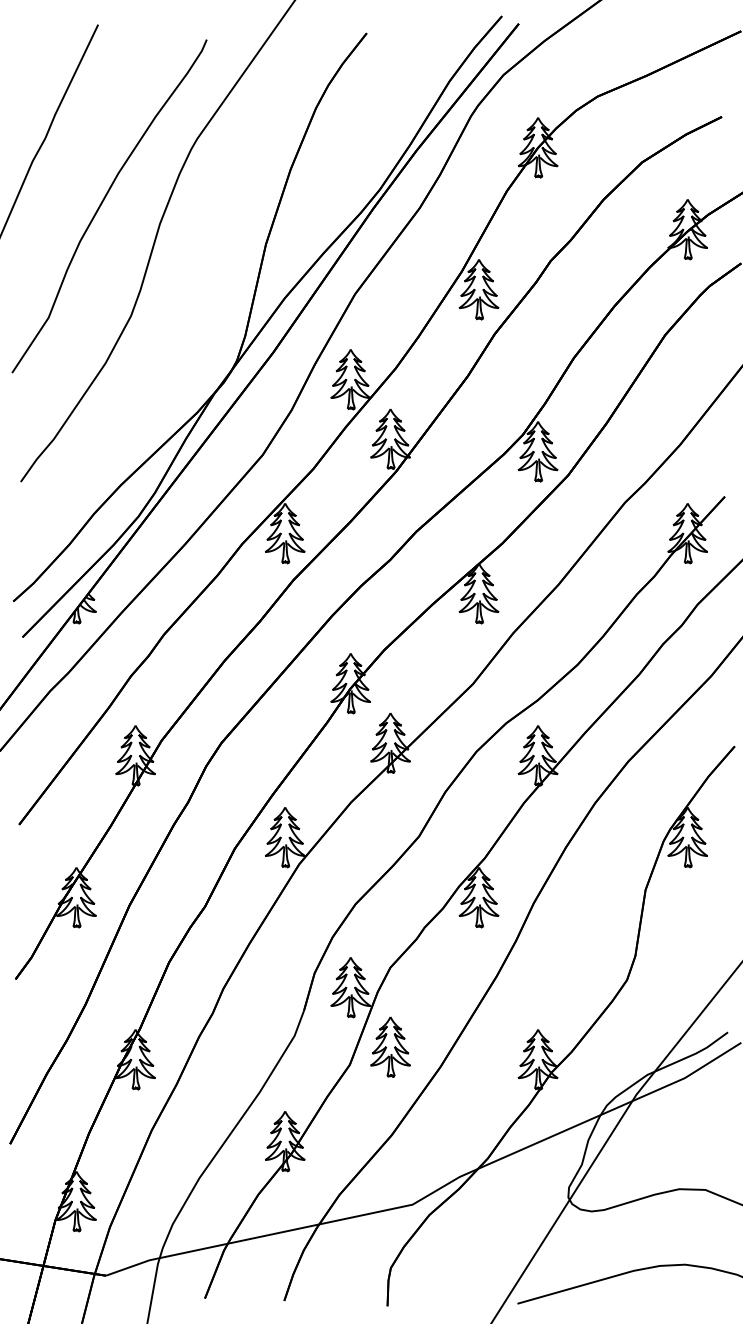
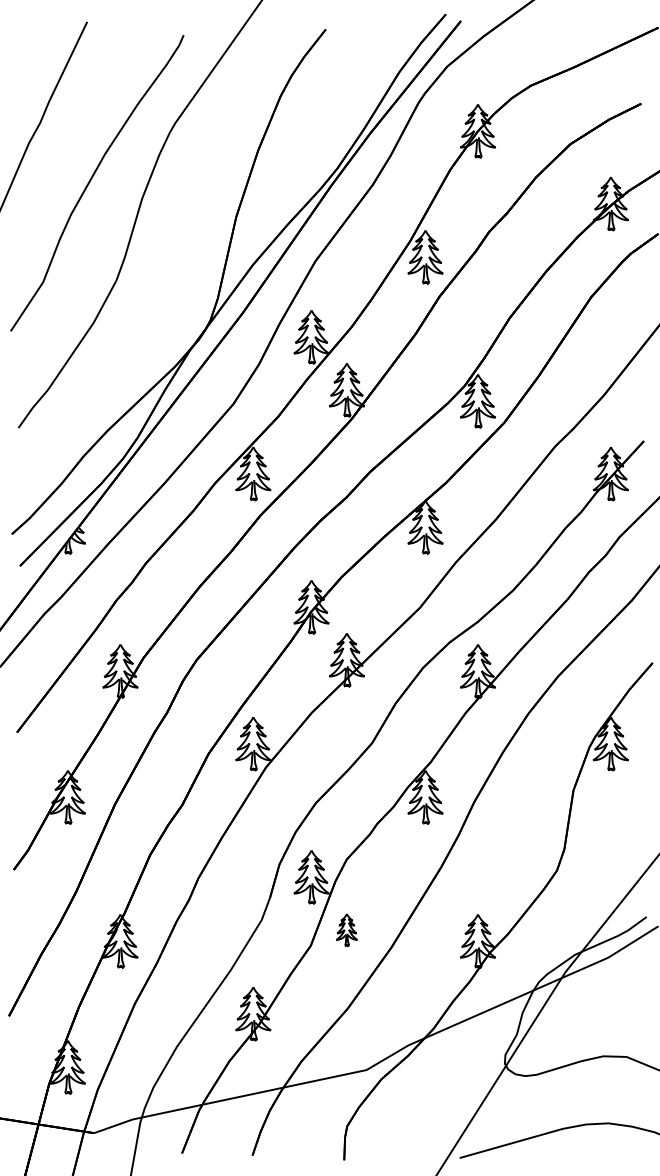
part: (390, 1046) -> (346, 929), size x0.6

